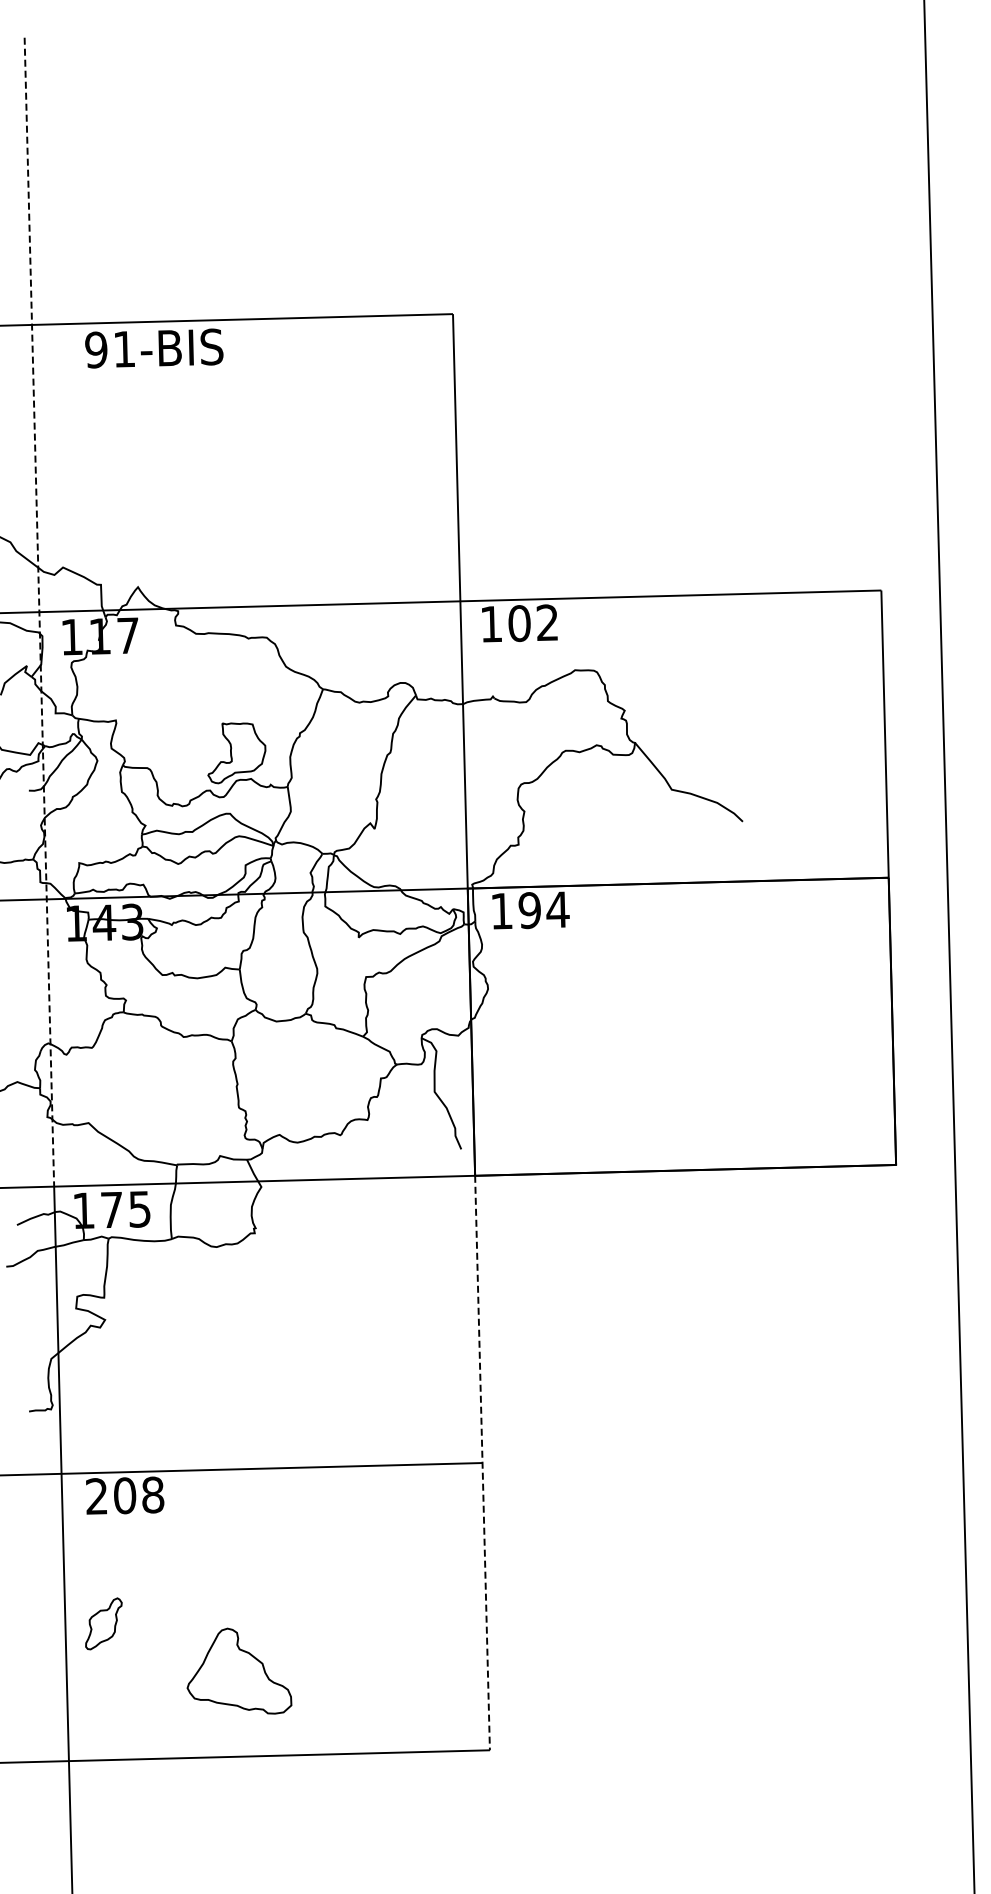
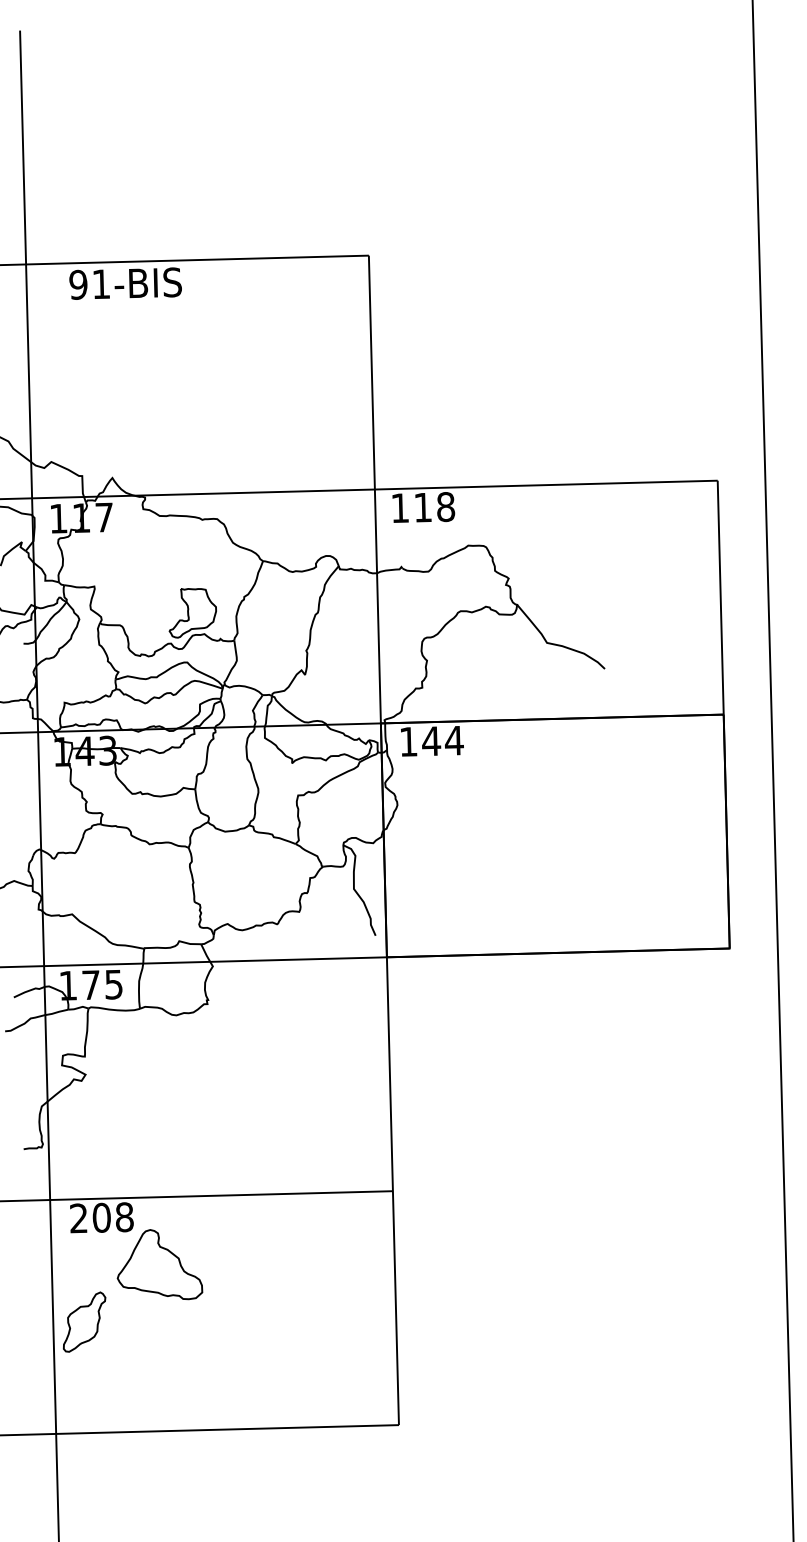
line: (39, 612) -> (32, 498), dashed -> solid
text: (533, 623) -> (434, 507), 102 -> 118
text: (529, 910) -> (431, 741), 194 -> 144
line: (482, 1463) -> (392, 1191), dashed -> solid
part: (103, 1623) -> (84, 1321), size x1.43
part: (239, 1670) -> (160, 1264), moved

